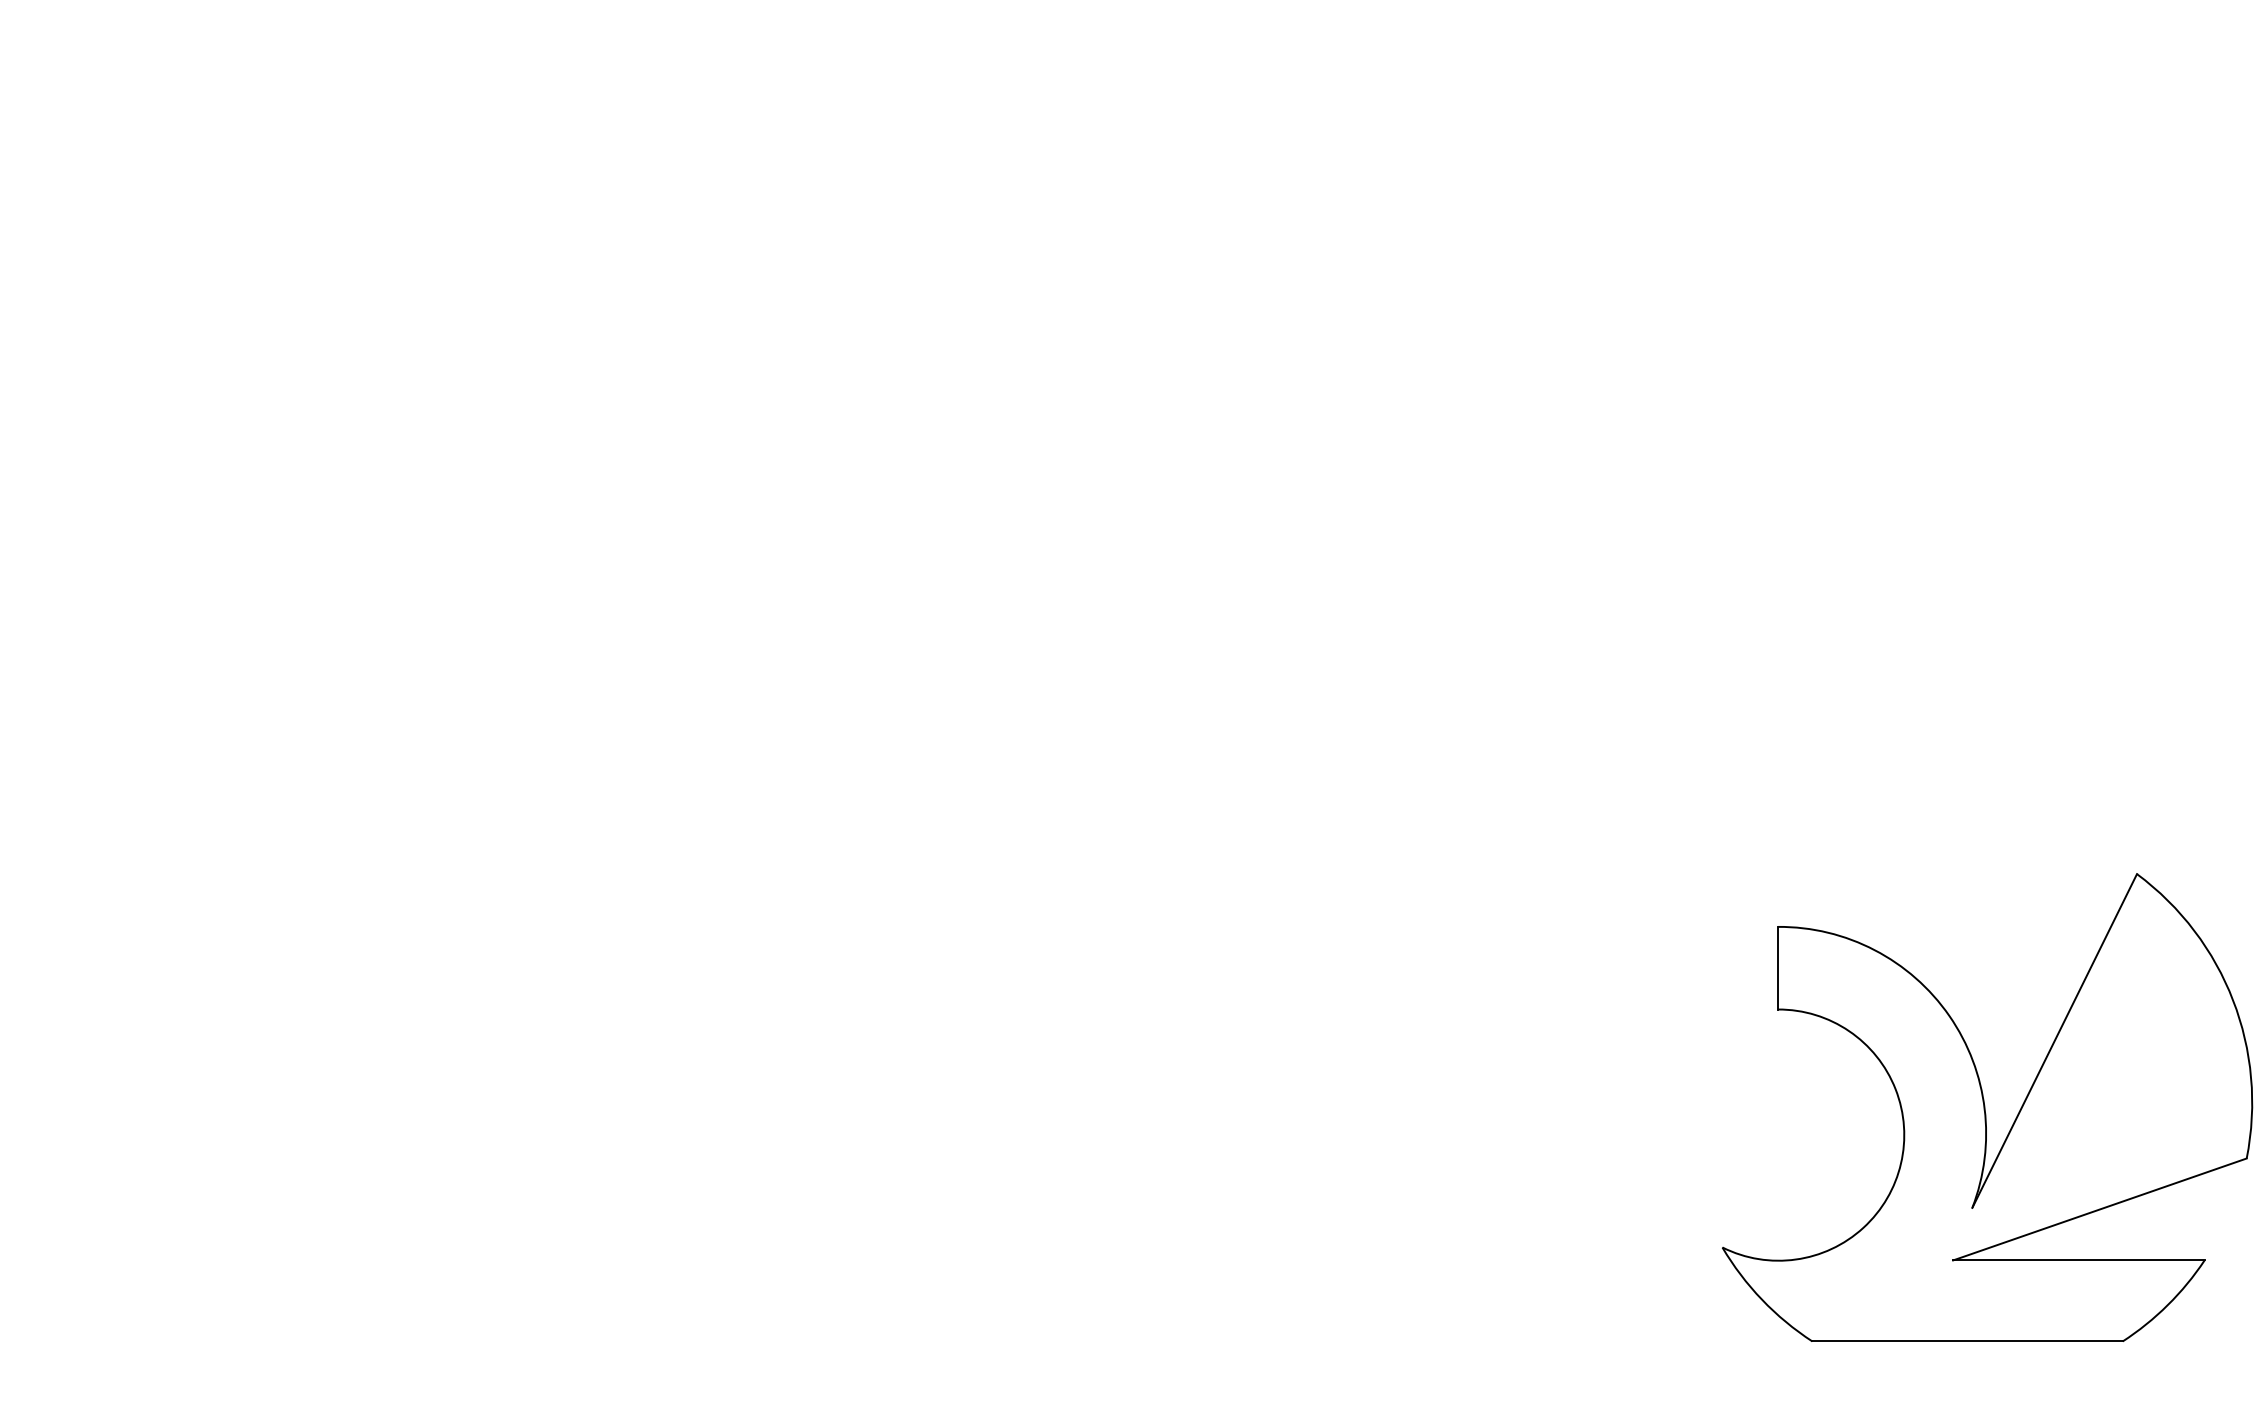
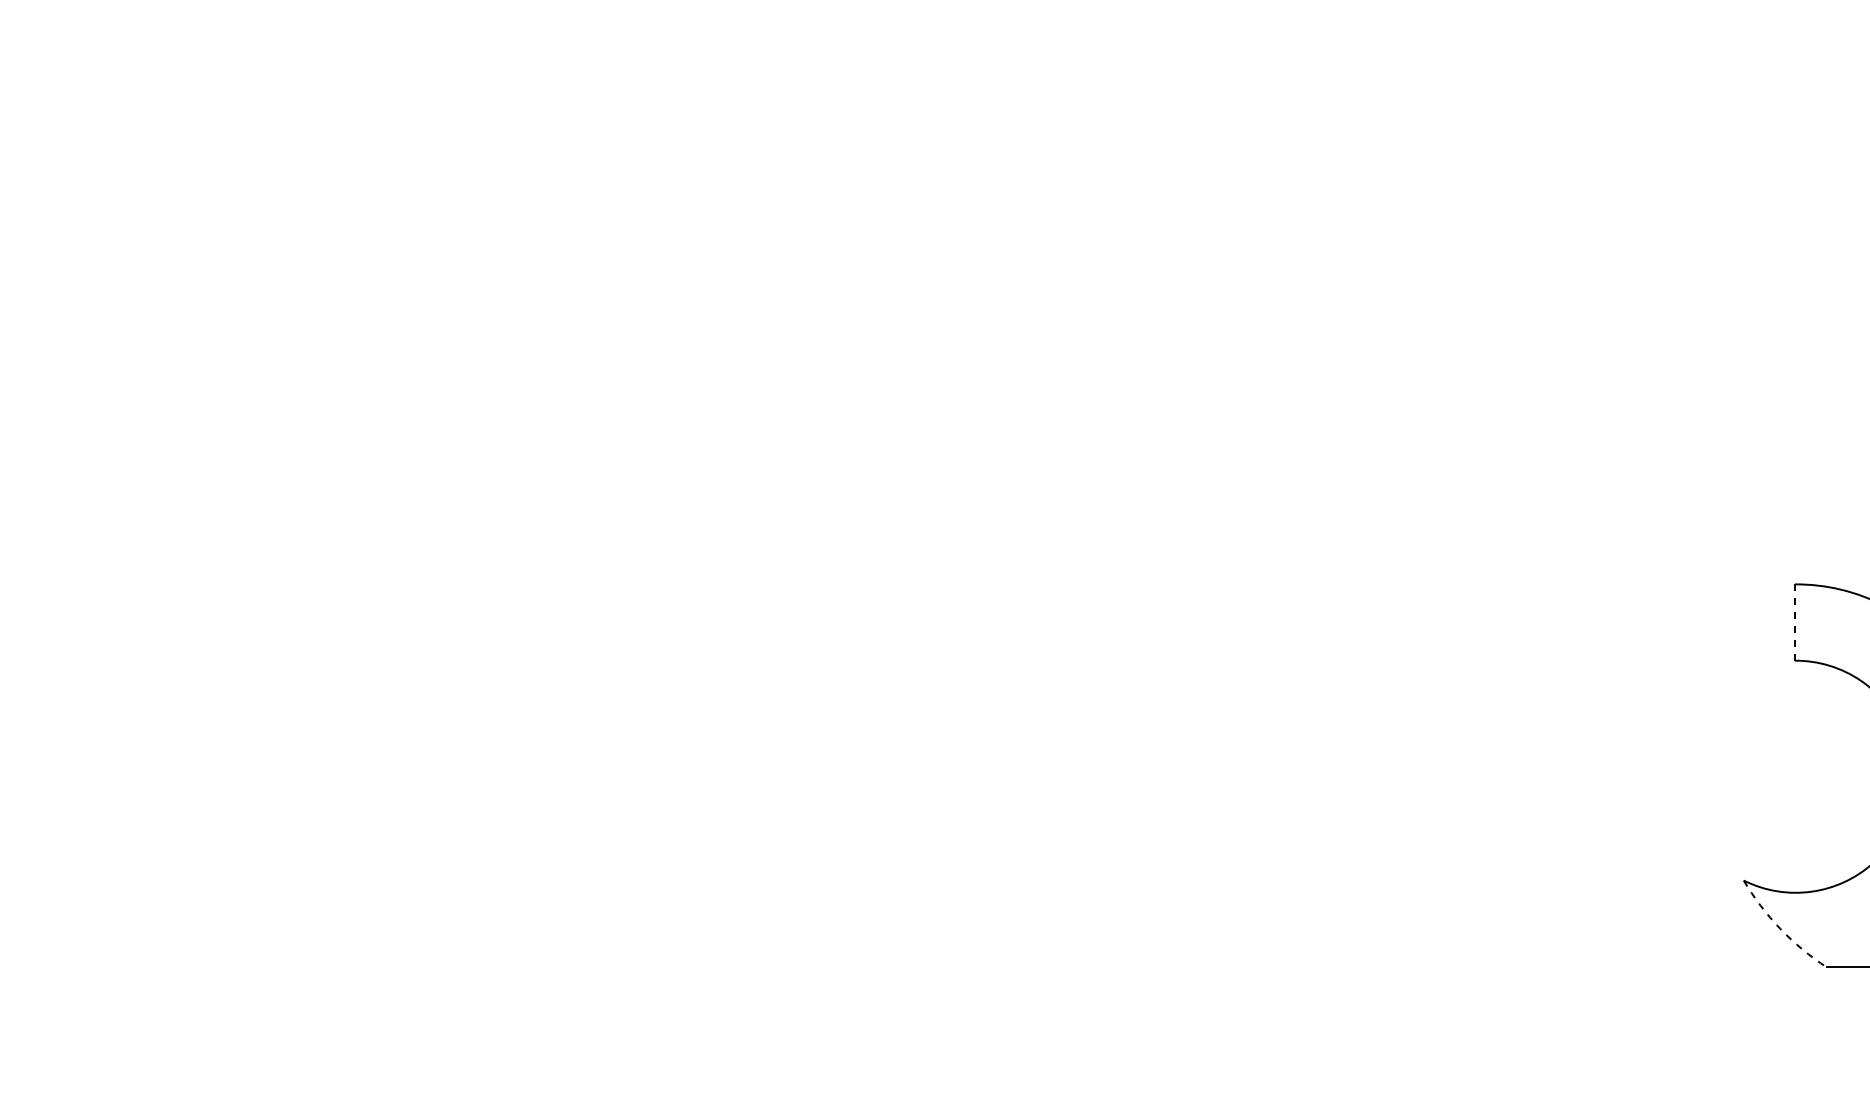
line: (1777, 968) -> (1794, 622), solid -> dashed
arc: (1762, 1299) -> (1780, 928), solid -> dashed

